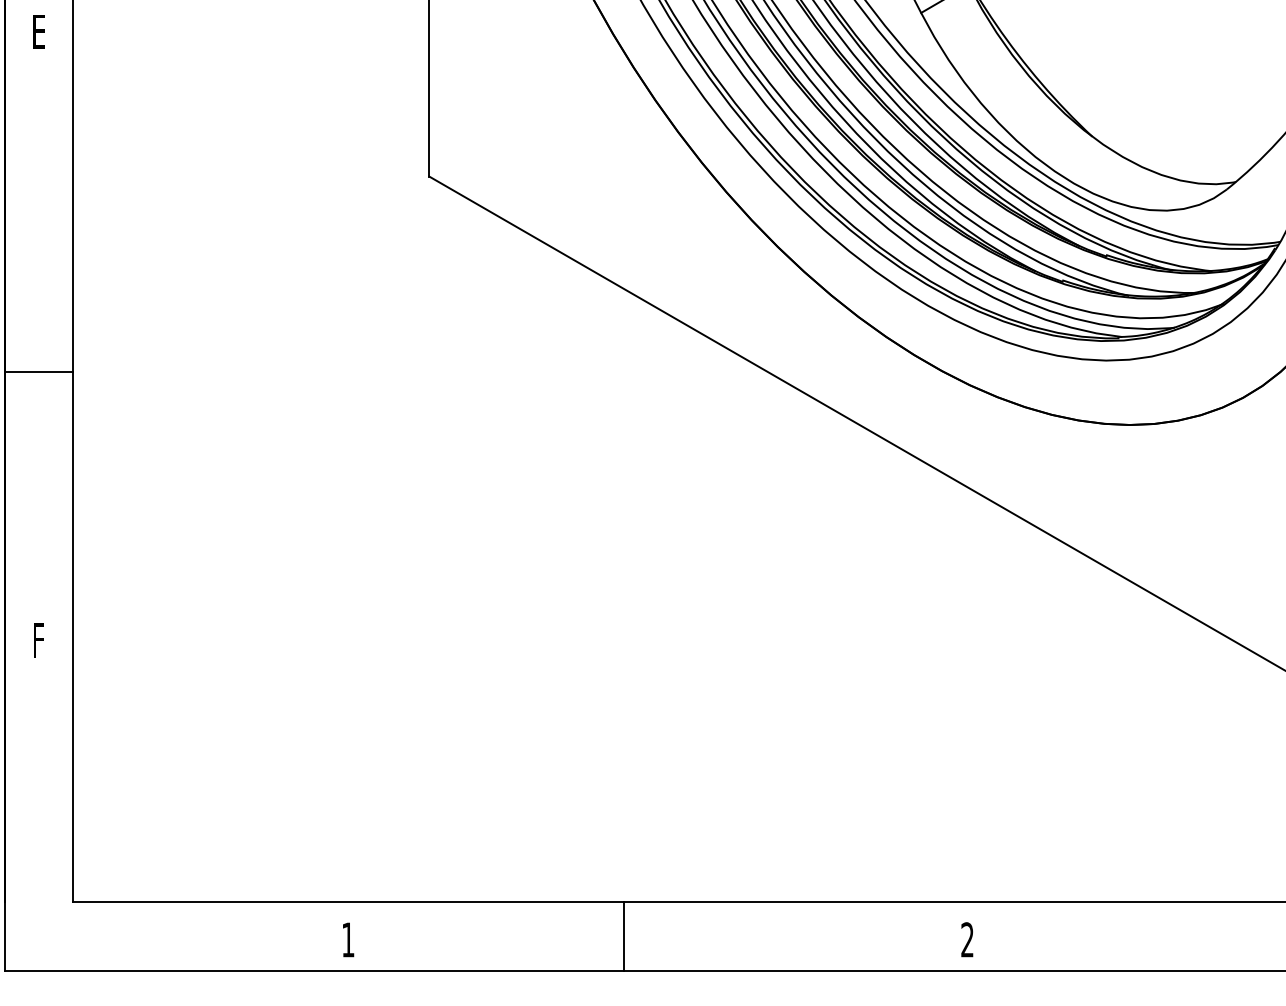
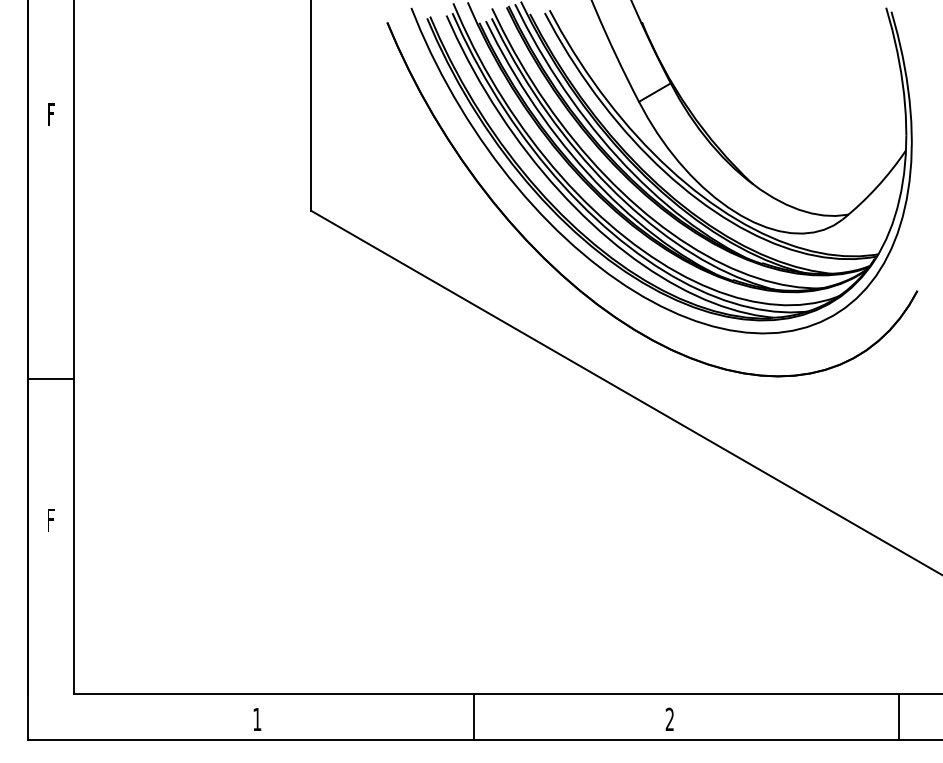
text: (37, 31) -> (50, 114), E -> F
line: (39, 372) -> (51, 379), moved
line: (623, 935) -> (473, 716), moved

